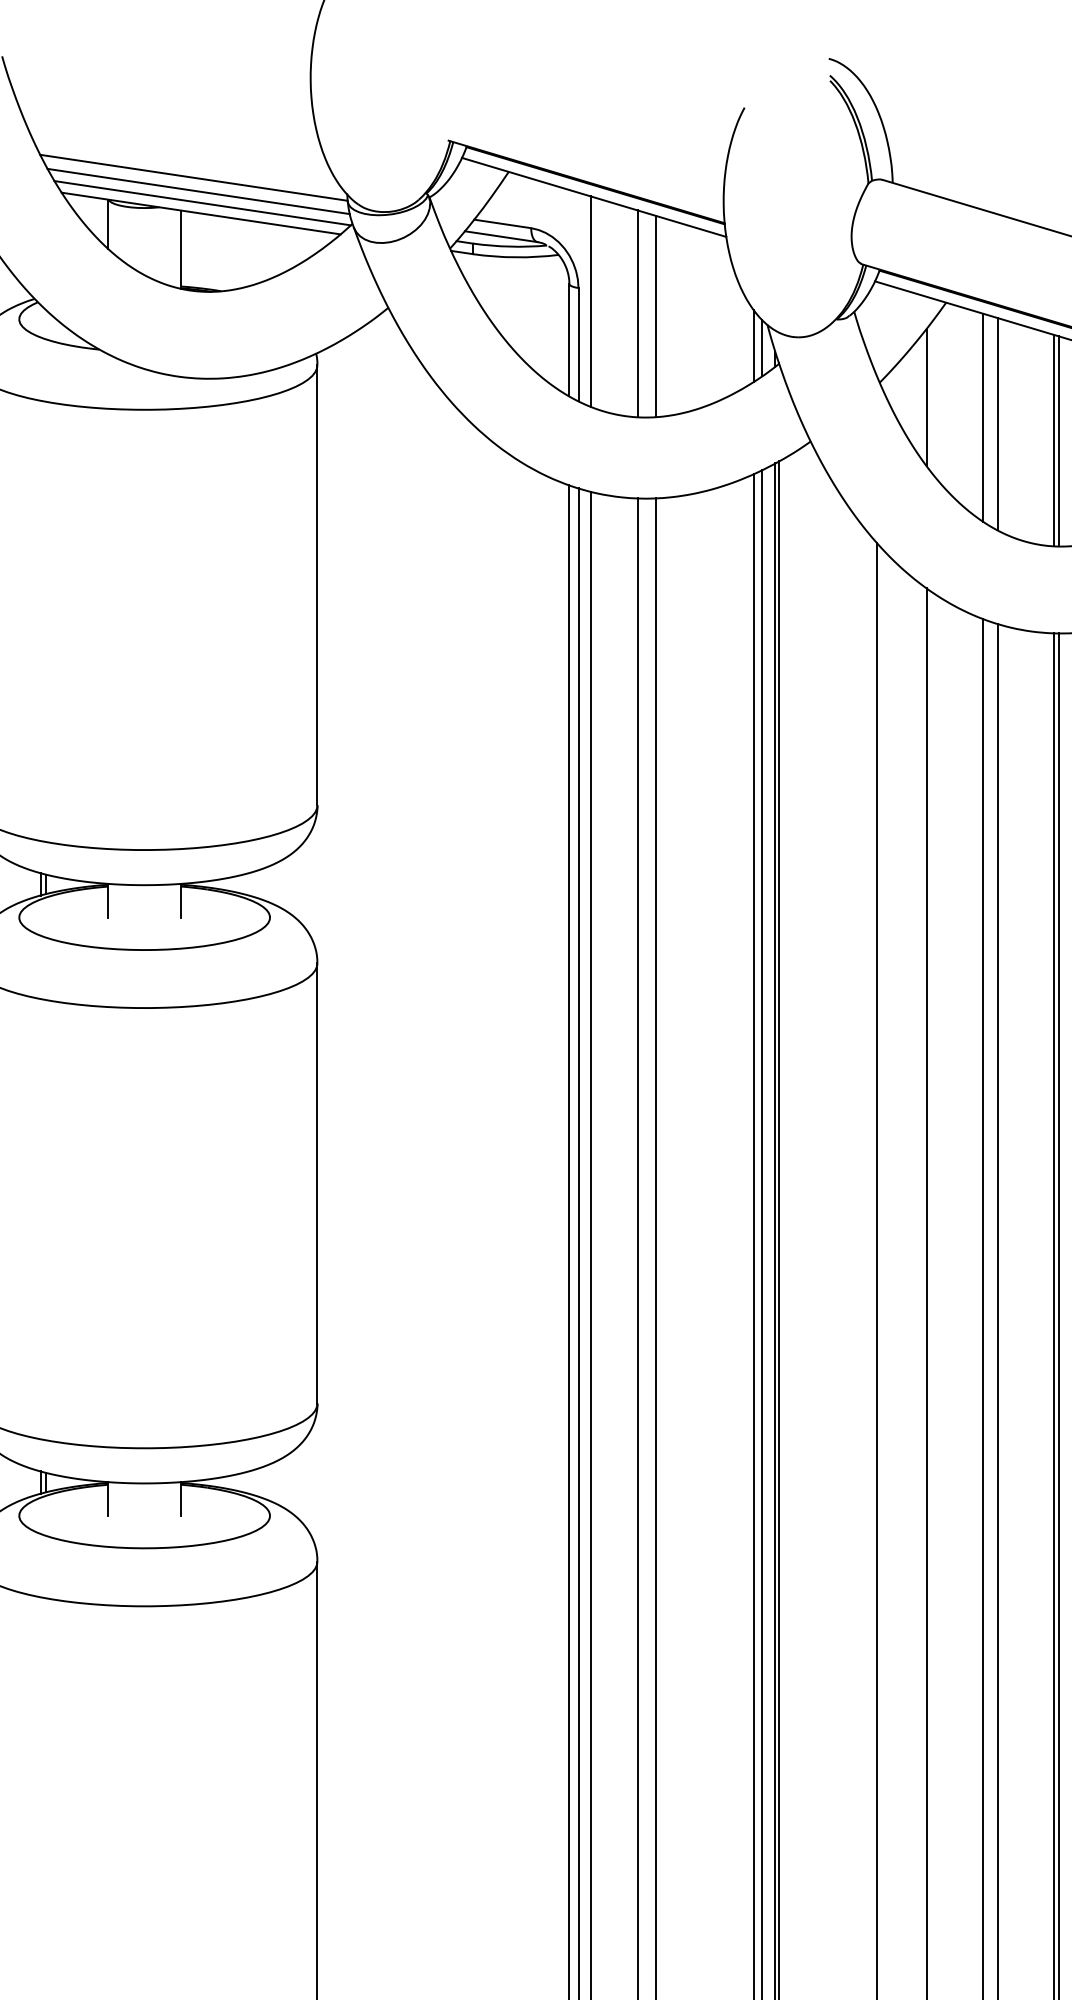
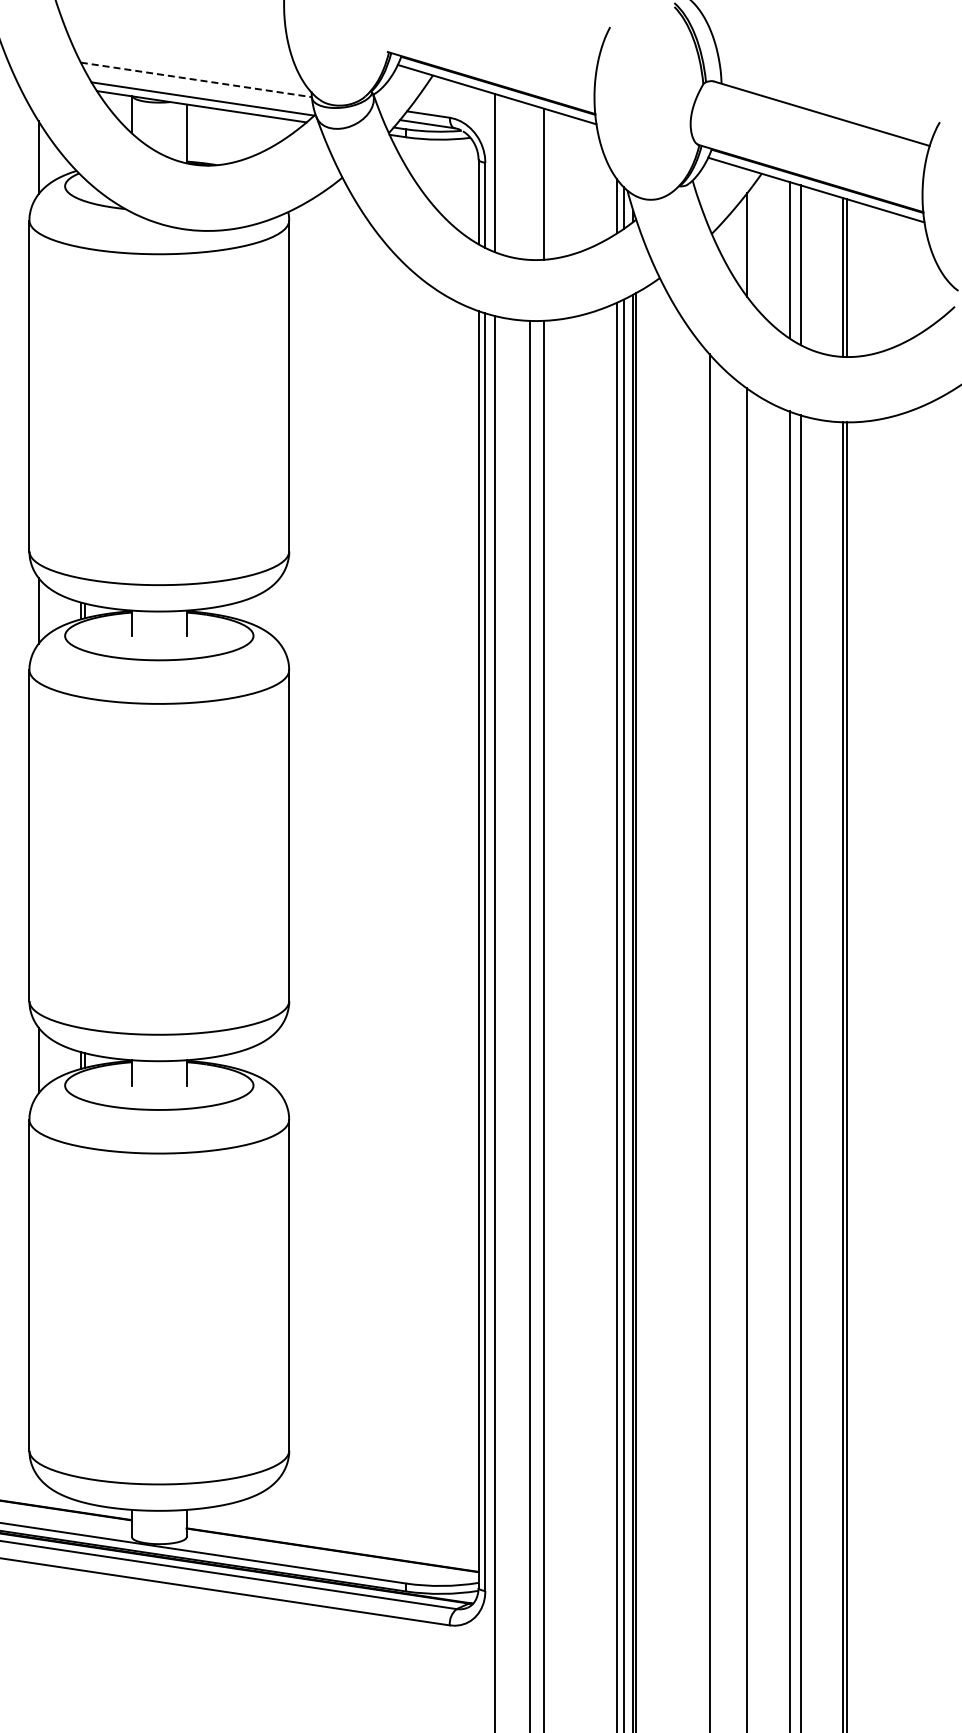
line: (194, 177) -> (196, 79), solid -> dashed
line: (198, 191) -> (199, 90), removed
line: (638, 312) -> (530, 181), removed

